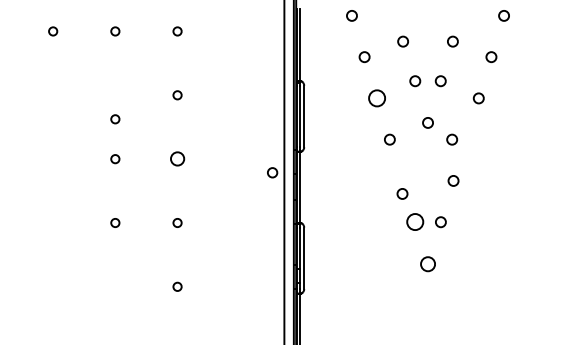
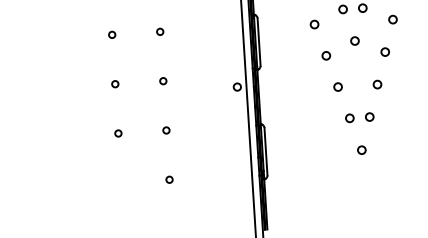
circle: (377, 98) -> (314, 24), size x0.62
circle: (115, 119) -> (112, 35), moved
circle: (452, 139) -> (385, 51), moved
circle: (177, 159) -> (163, 81), size x0.62
circle: (402, 193) -> (338, 86), moved
circle: (414, 222) -> (349, 118), size x0.62
circle: (427, 264) -> (361, 150), size x0.71

